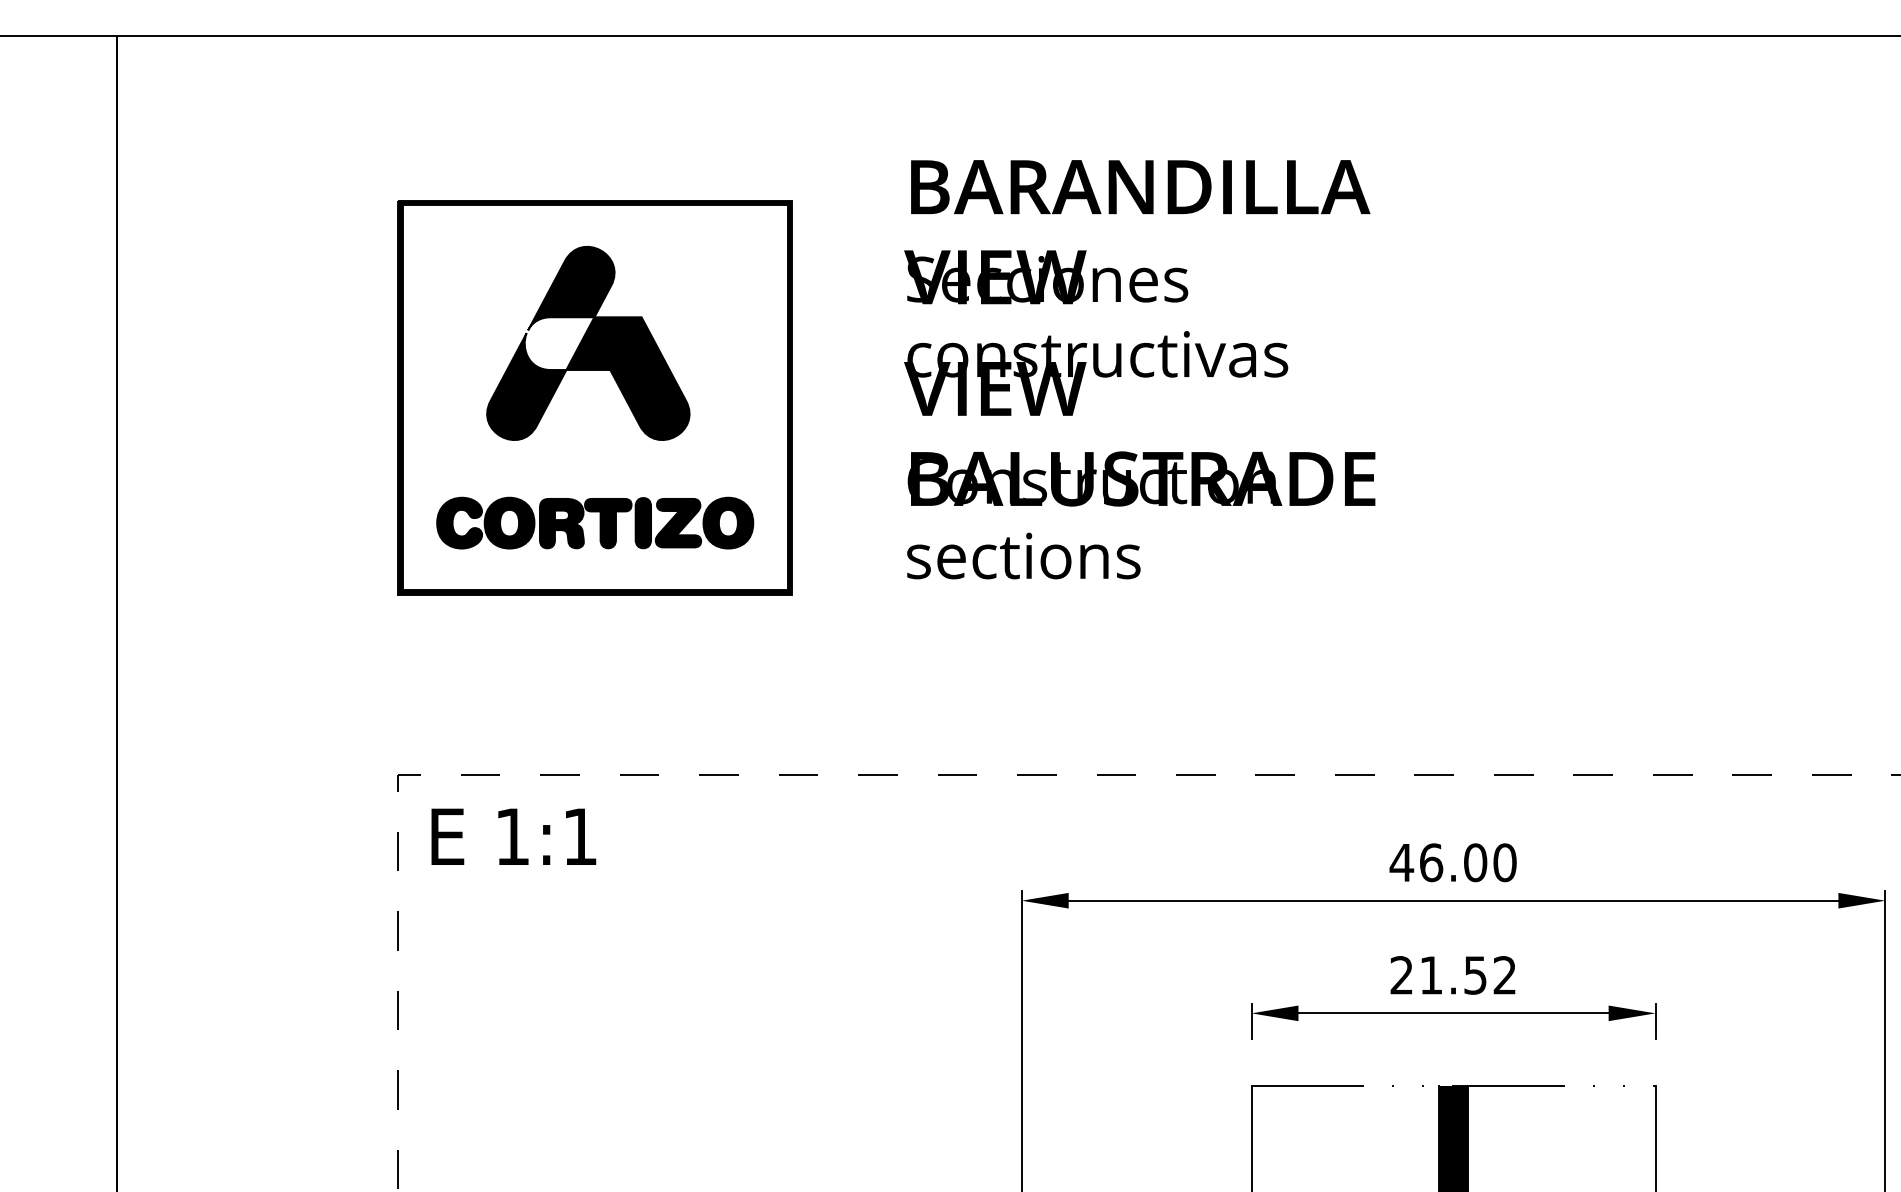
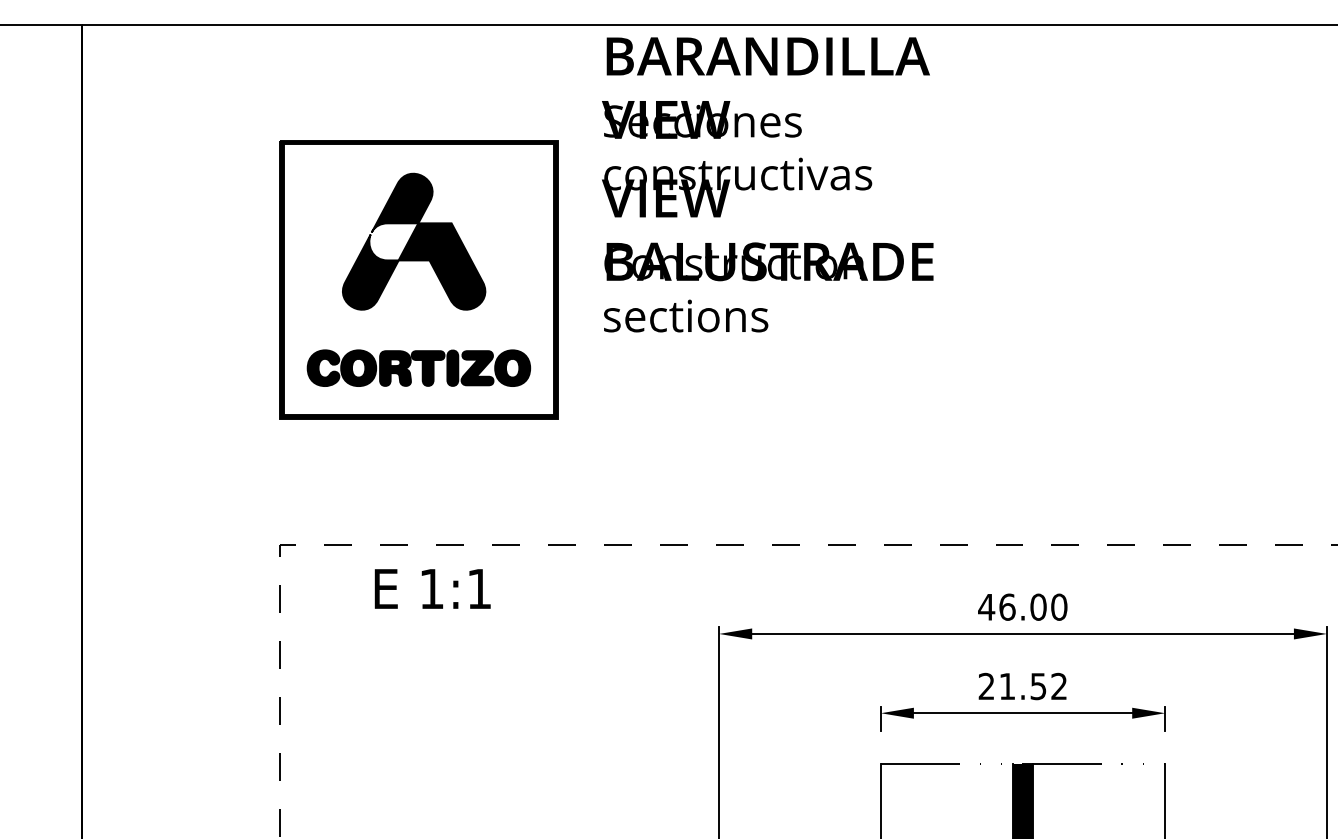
text: (1139, 369) -> (767, 184), moved
text: (513, 836) -> (432, 588), moved

